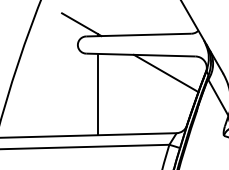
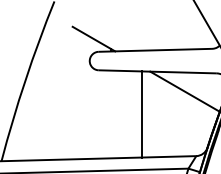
line: (97, 94) -> (141, 114), moved

